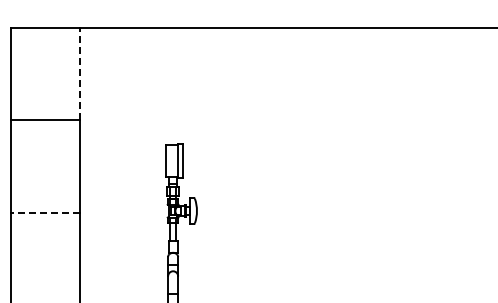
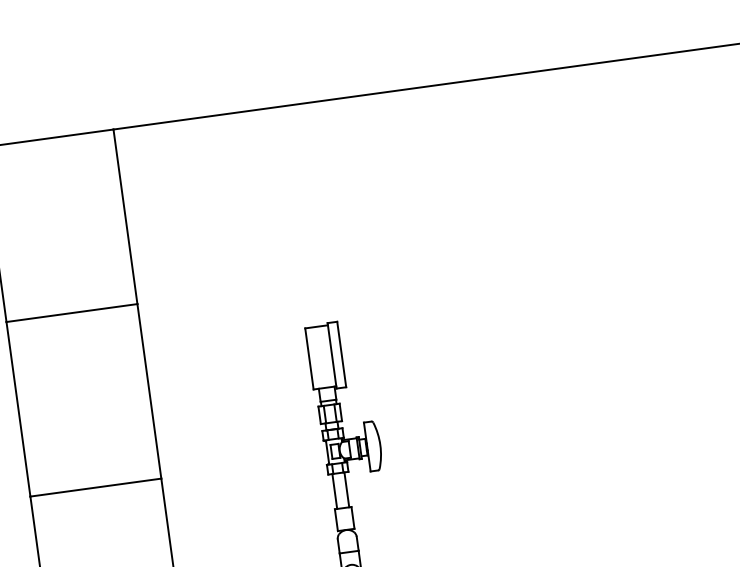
line: (80, 73) -> (125, 216), dashed -> solid
line: (45, 212) -> (95, 487), dashed -> solid

